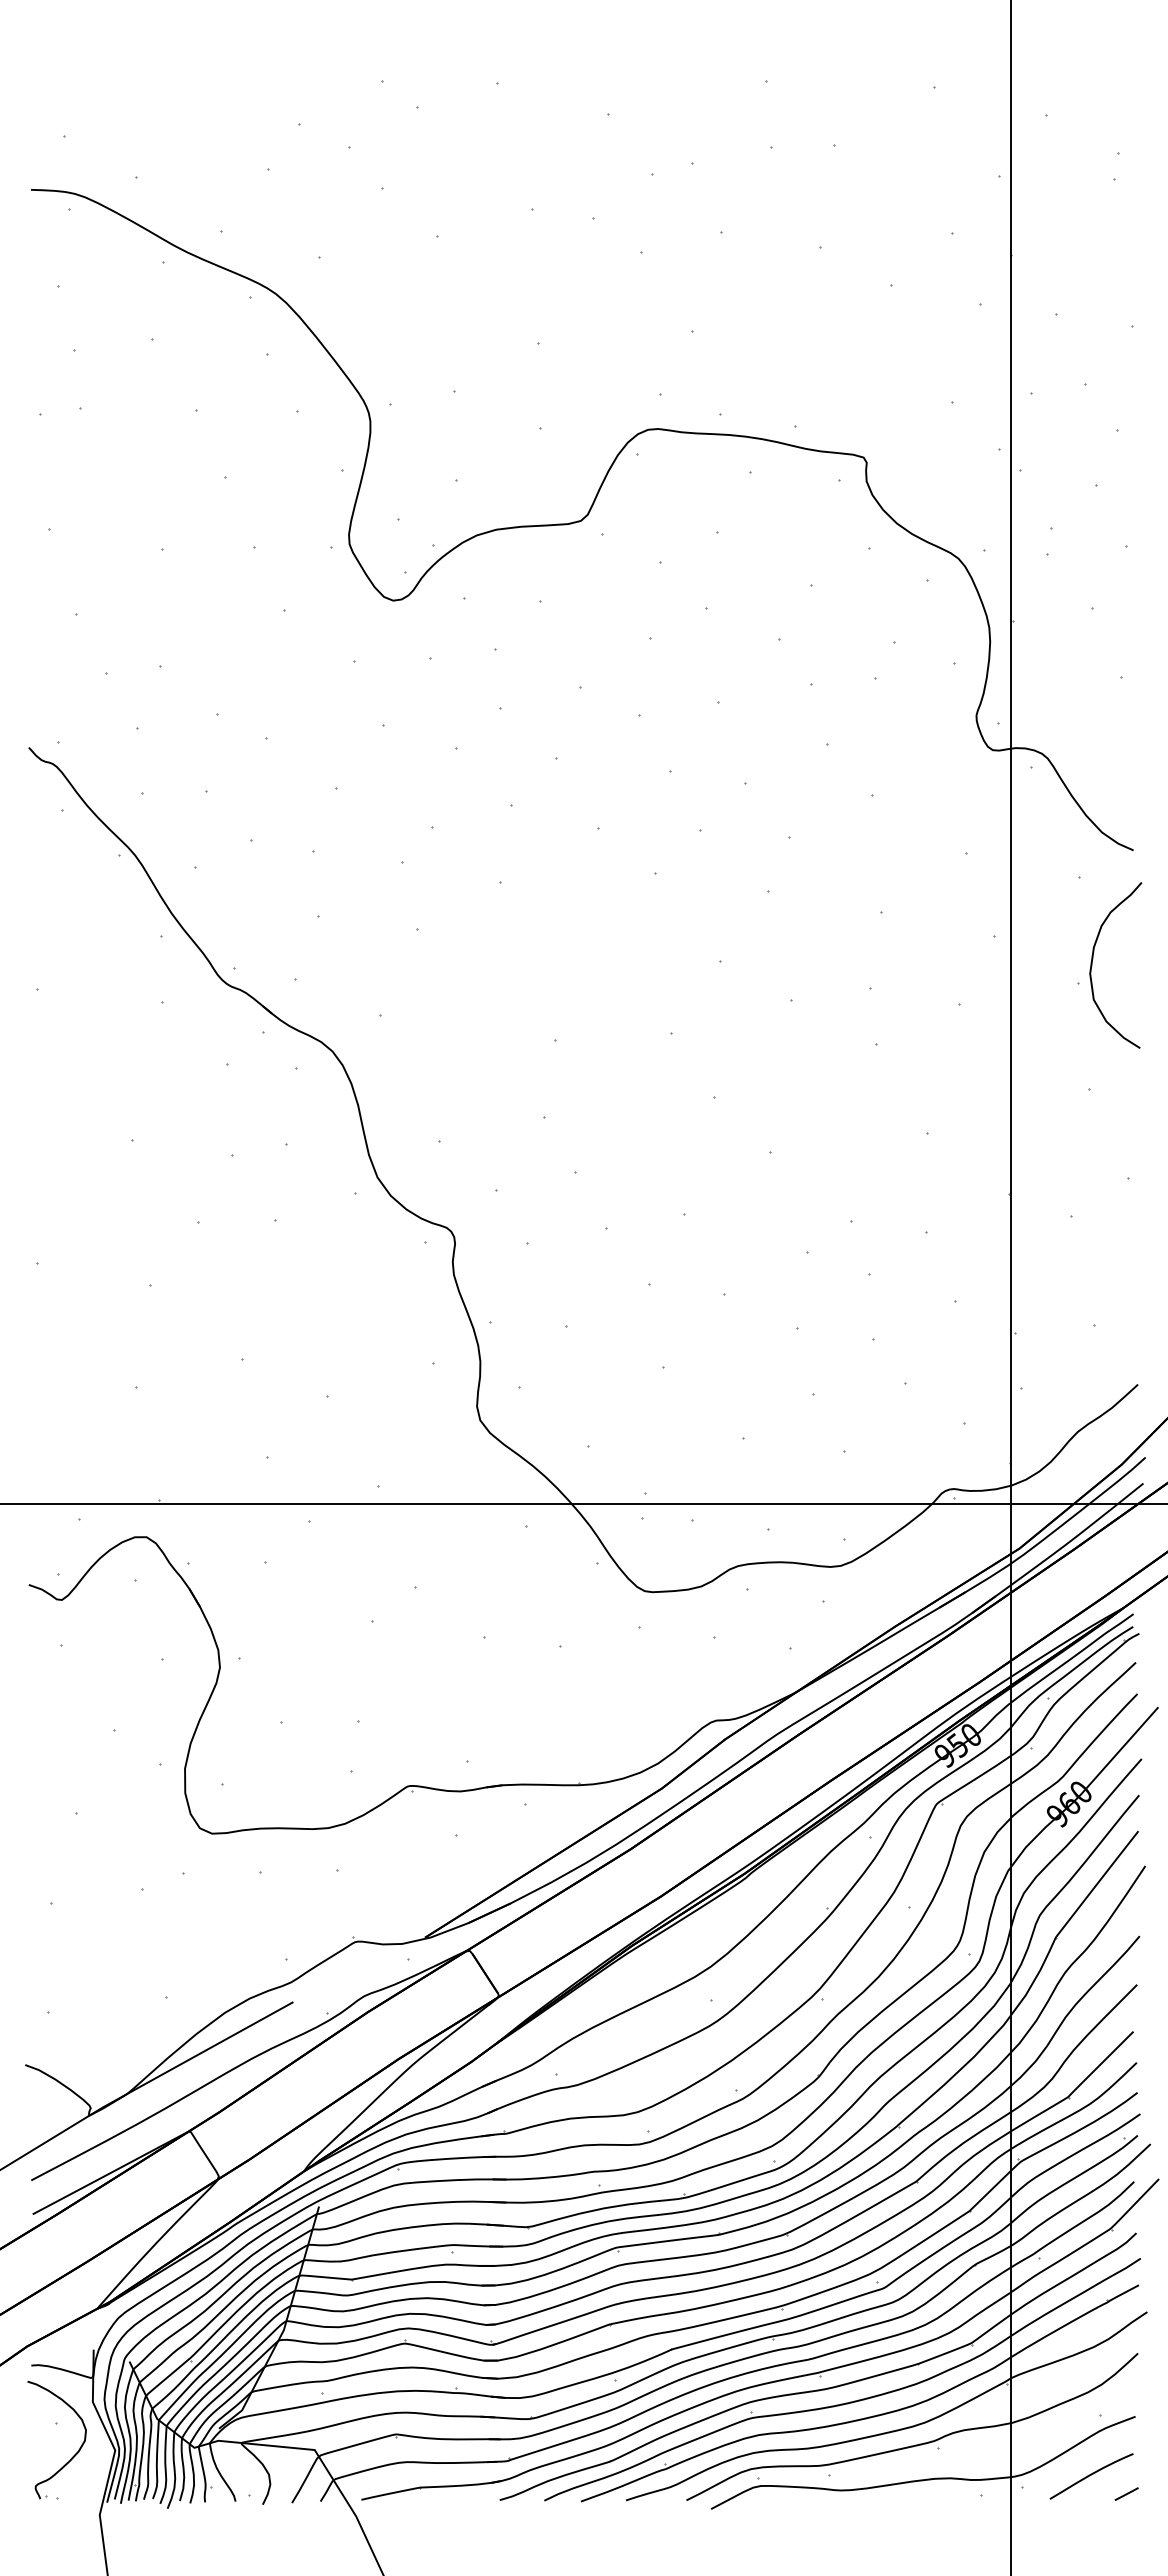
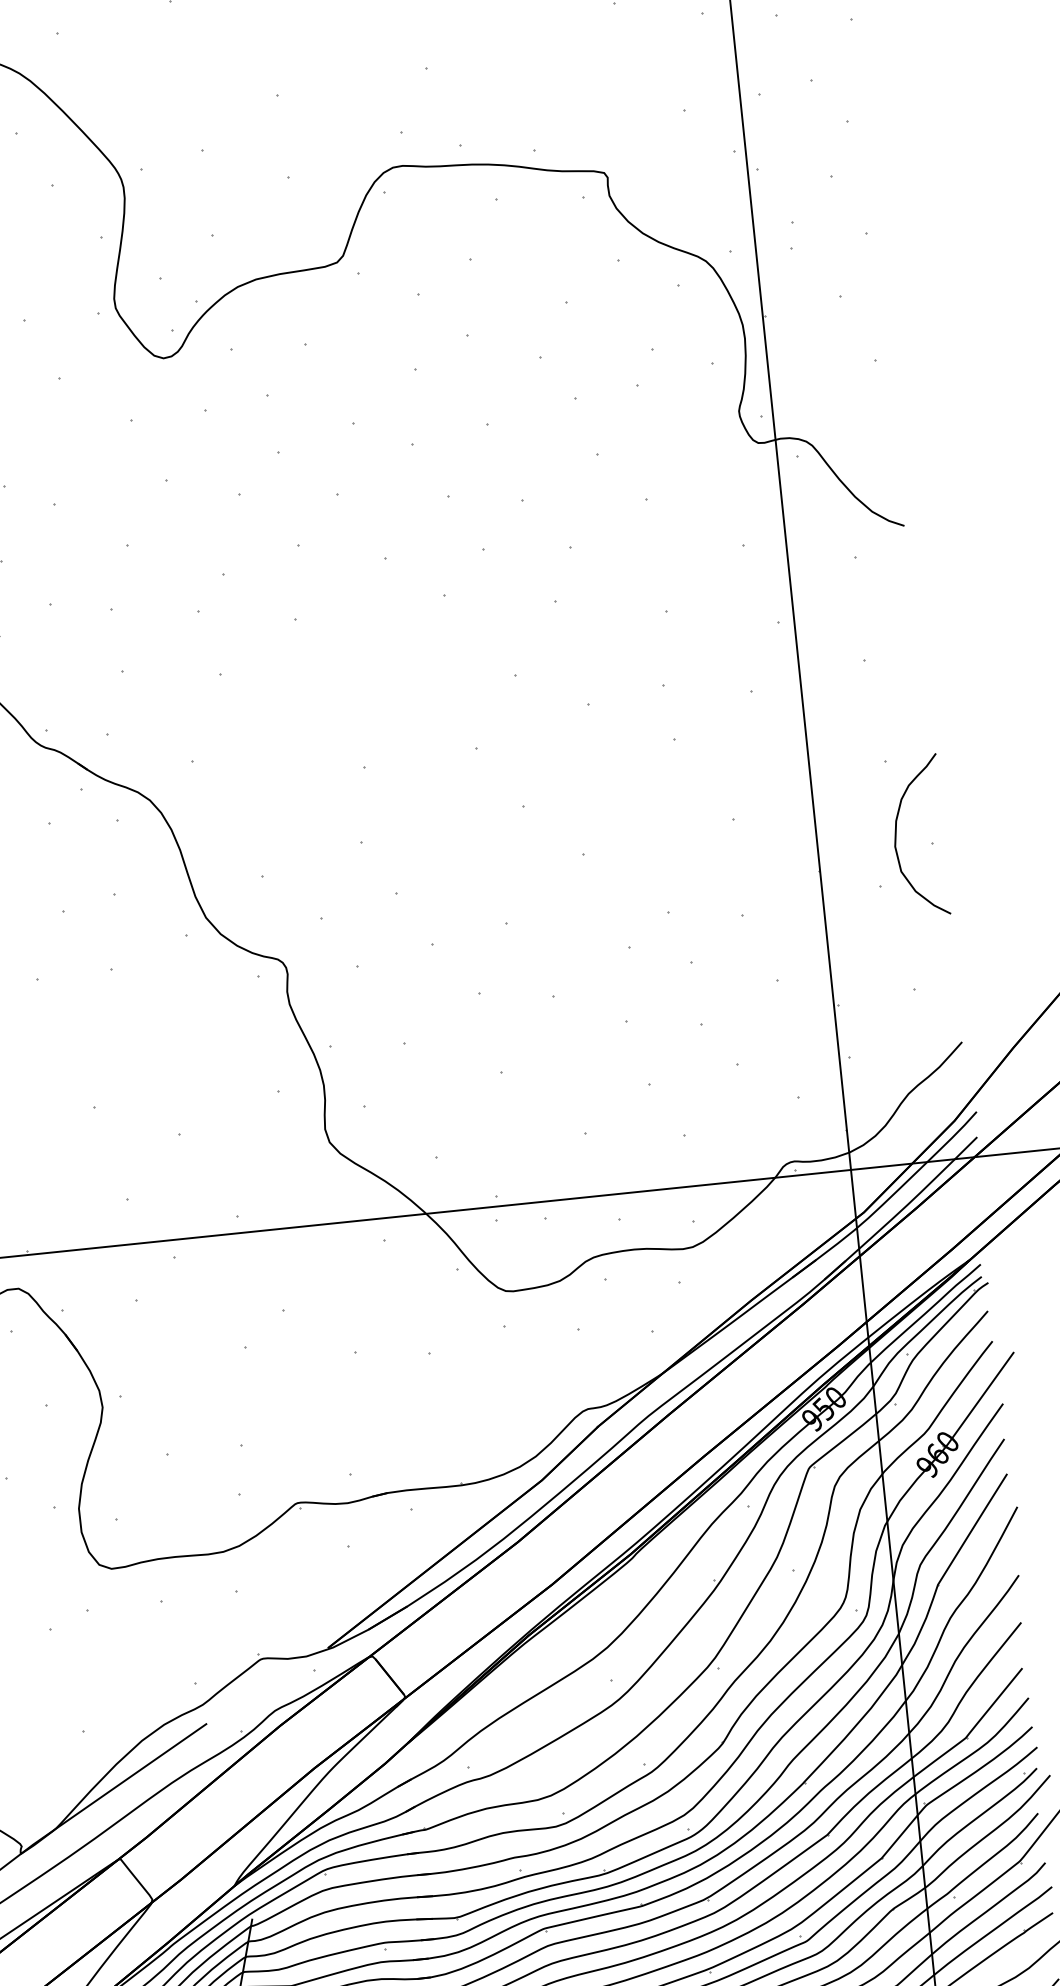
curve: (1093, 959) -> (897, 832), moved

